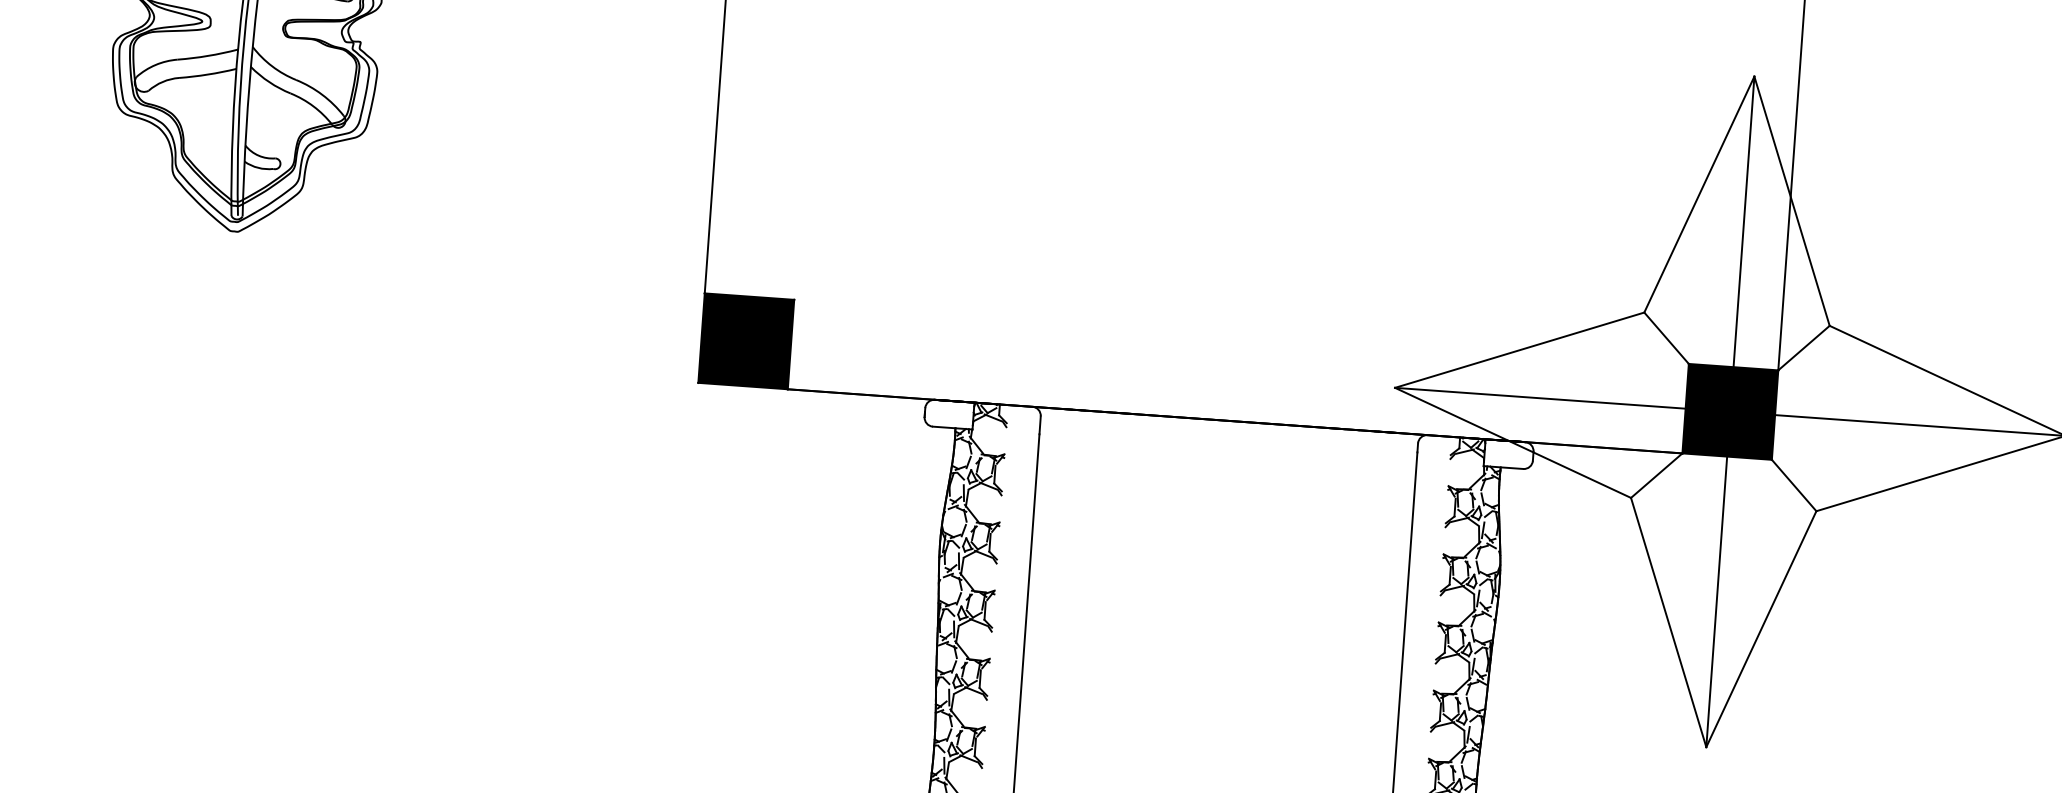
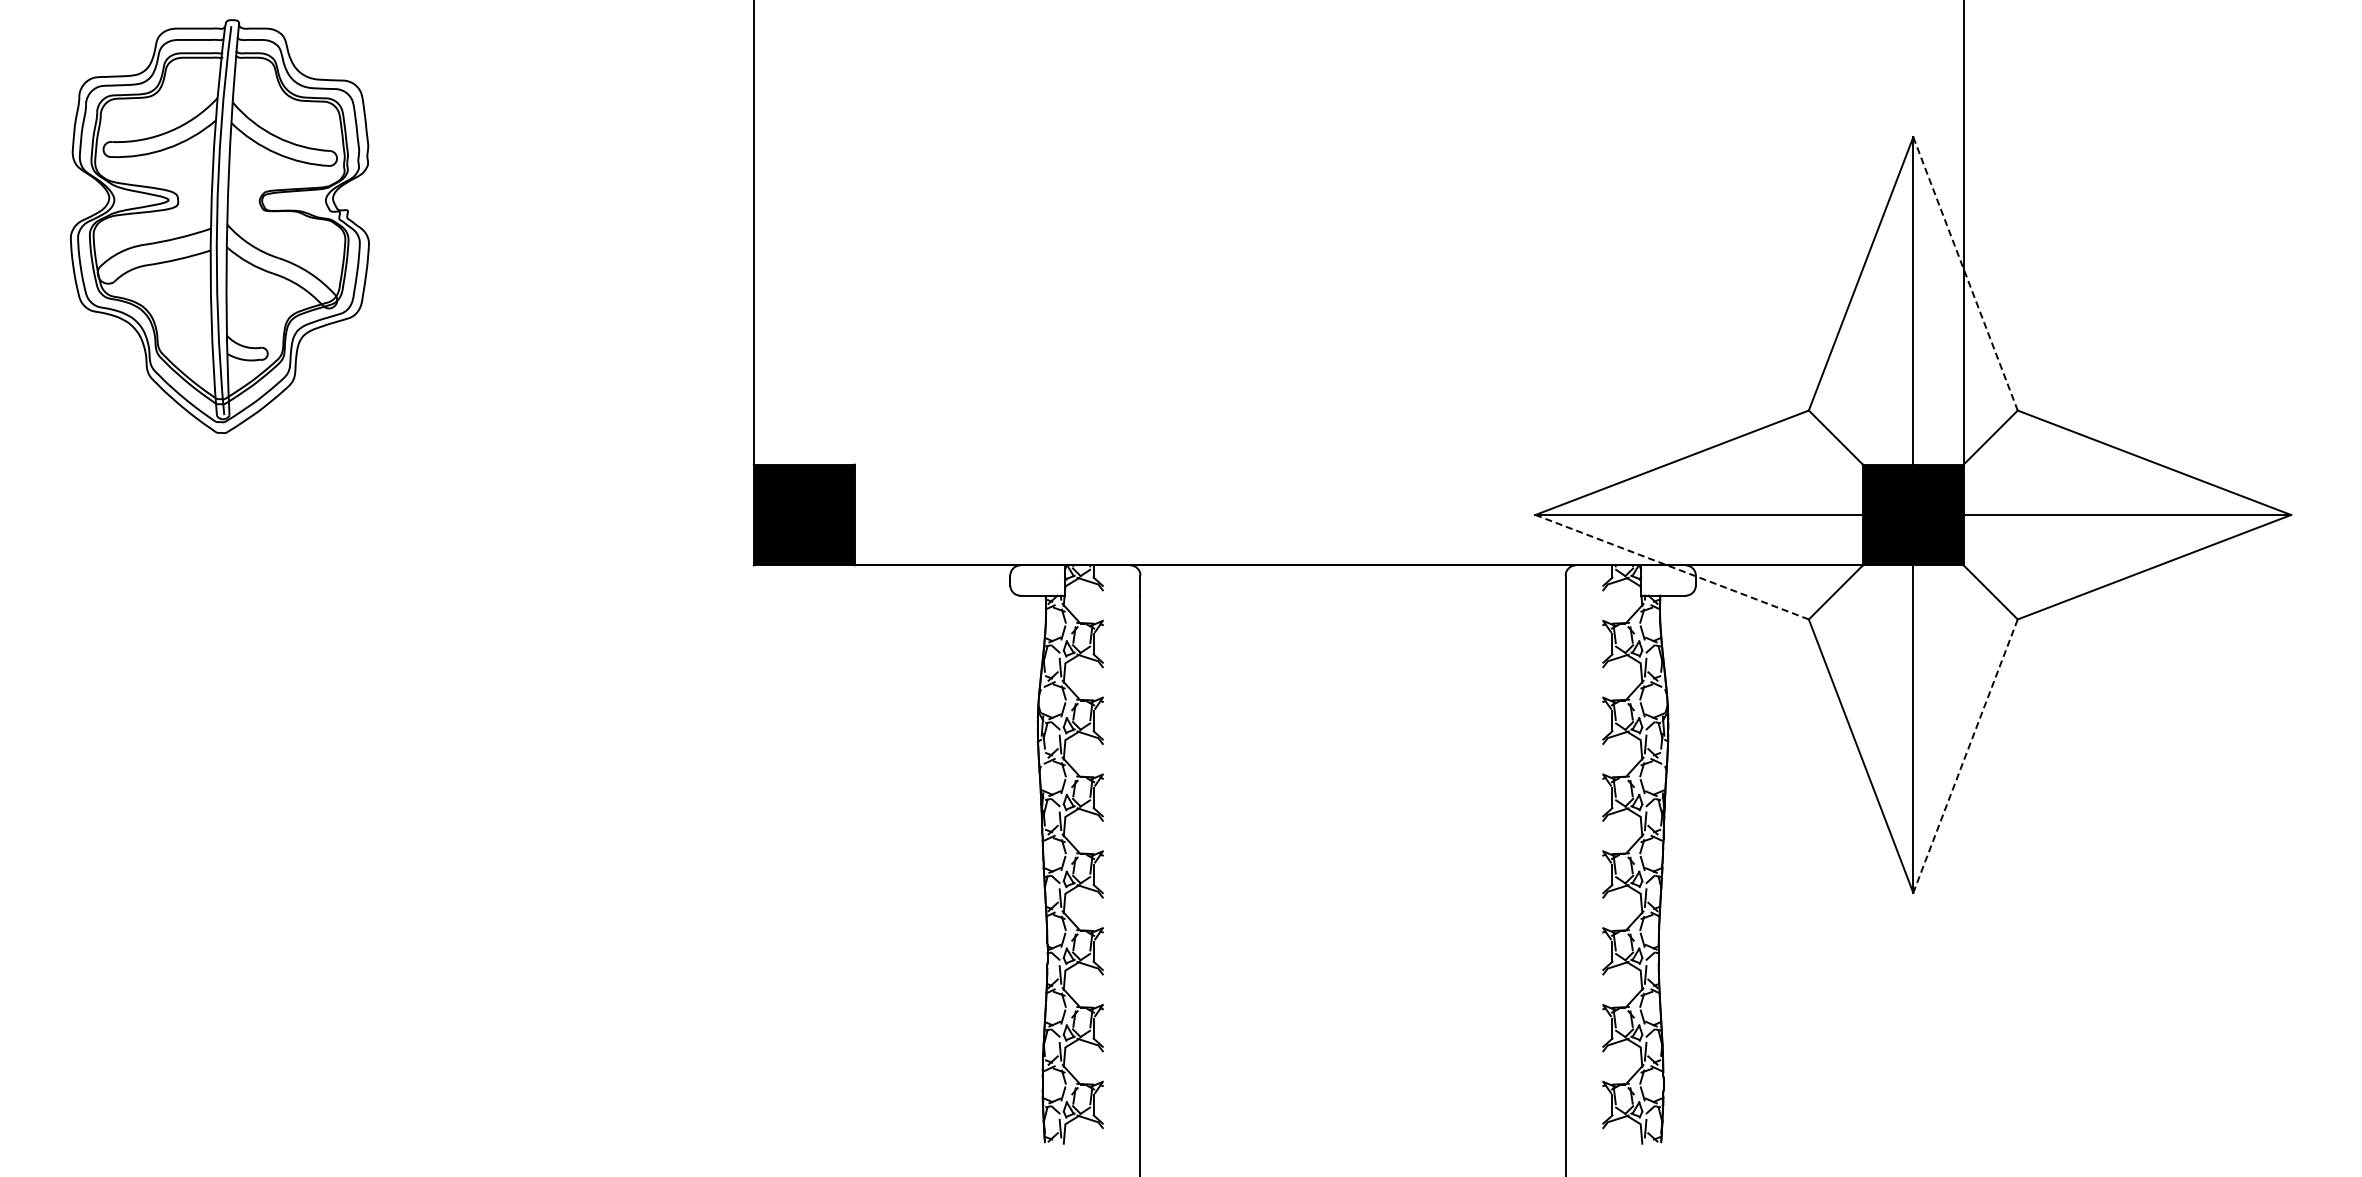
line: (1791, 201) -> (1965, 274), solid -> dashed
line: (1512, 443) -> (1671, 567), solid -> dashed
line: (1761, 629) -> (1965, 756), solid -> dashed

